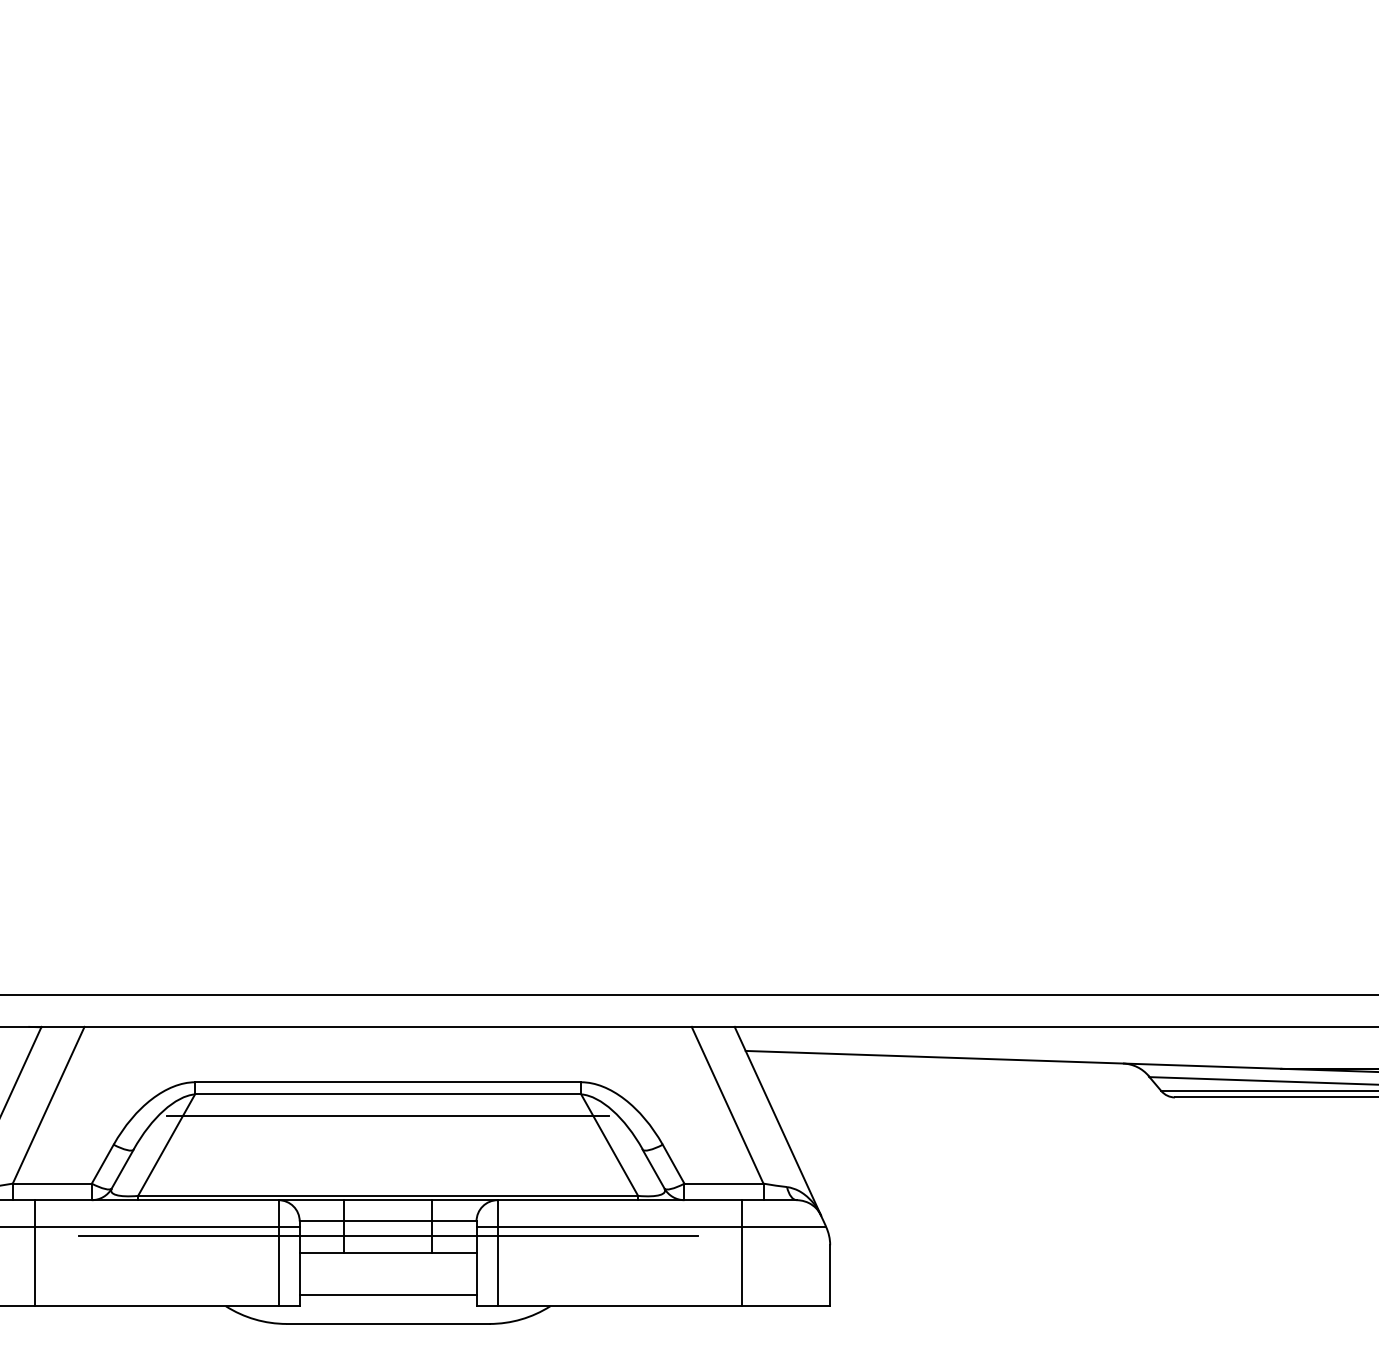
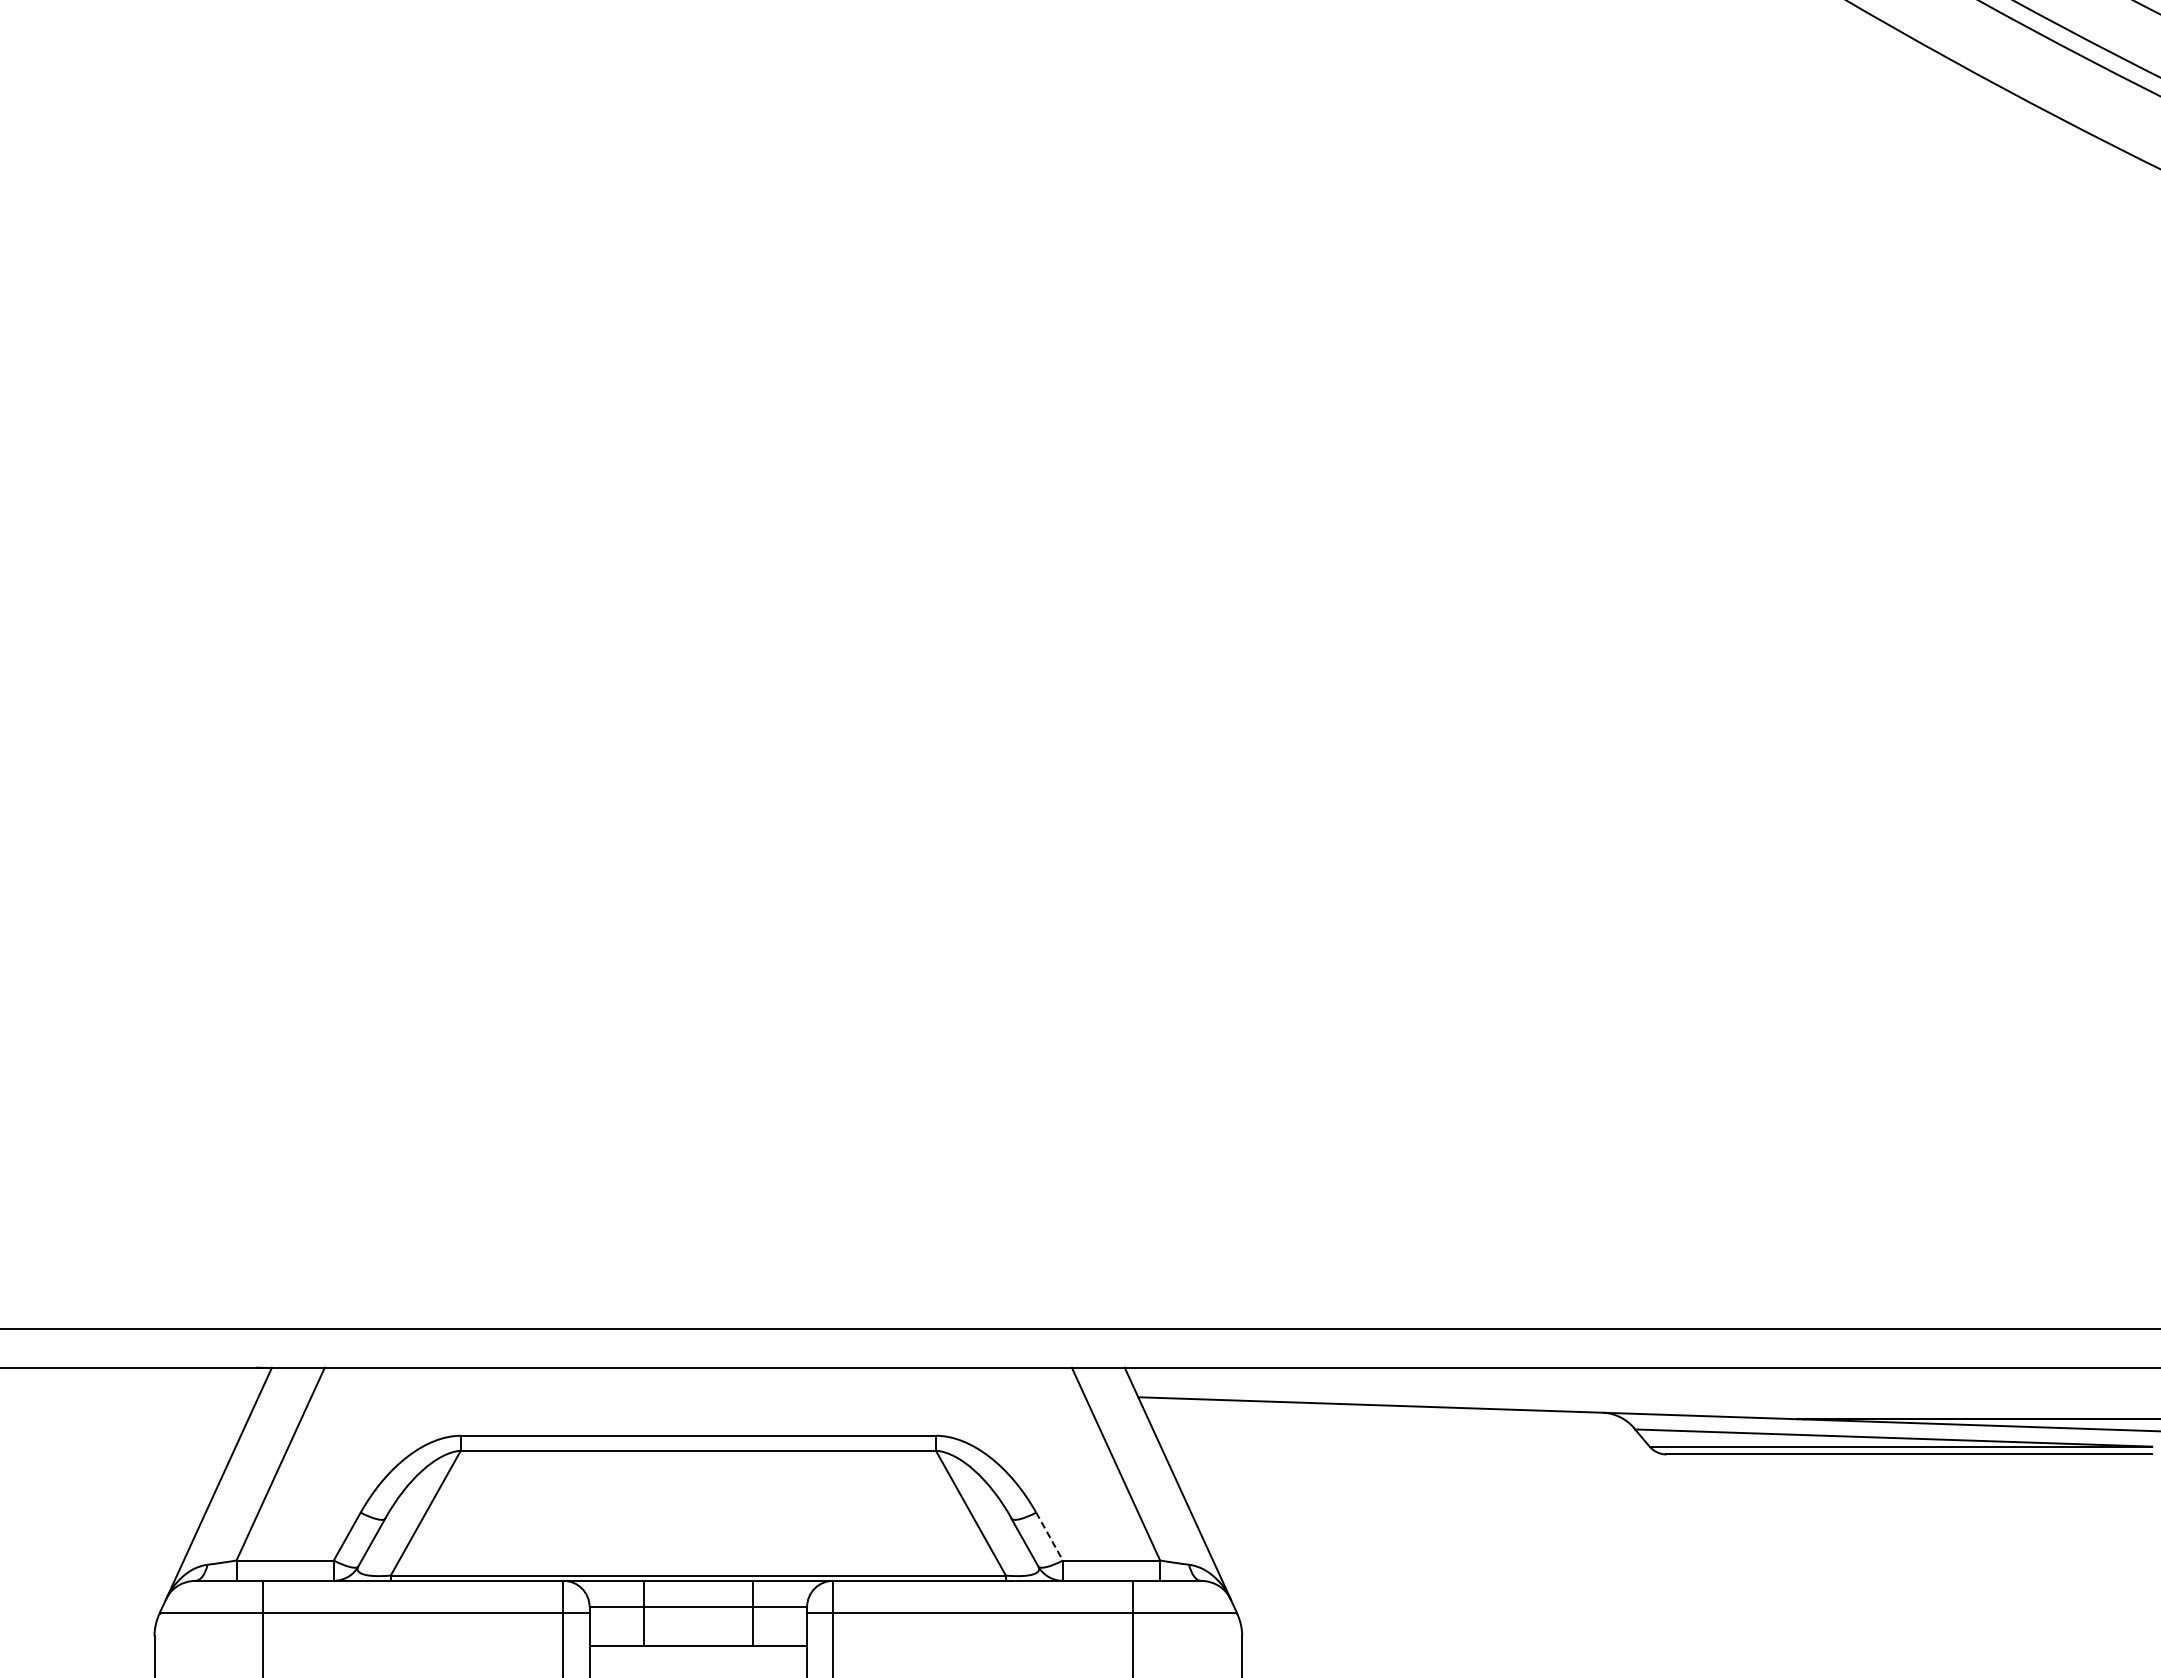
line: (388, 1116) -> (698, 1477), removed
line: (673, 1164) -> (1049, 1536), solid -> dashed
line: (388, 1236) -> (698, 1625), removed

